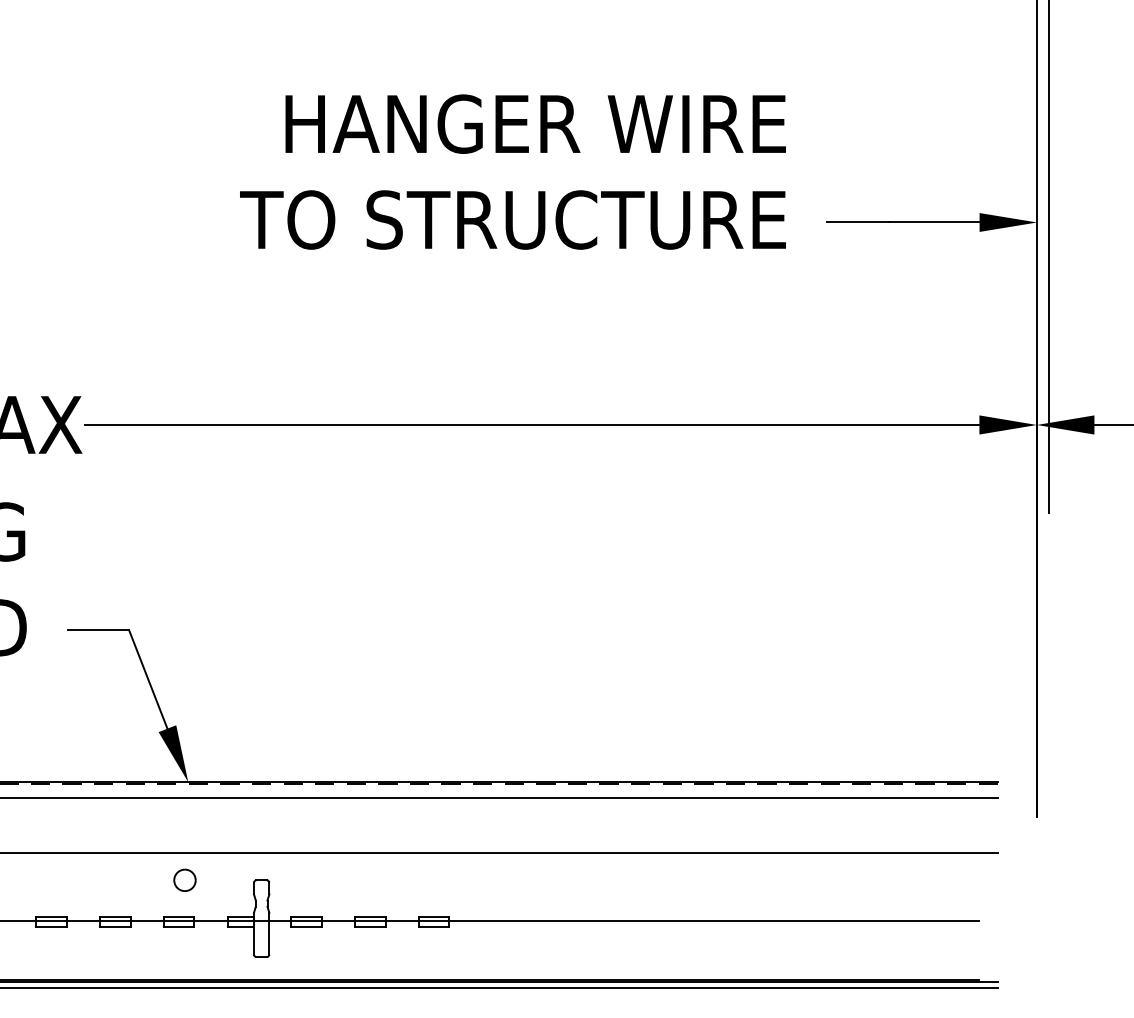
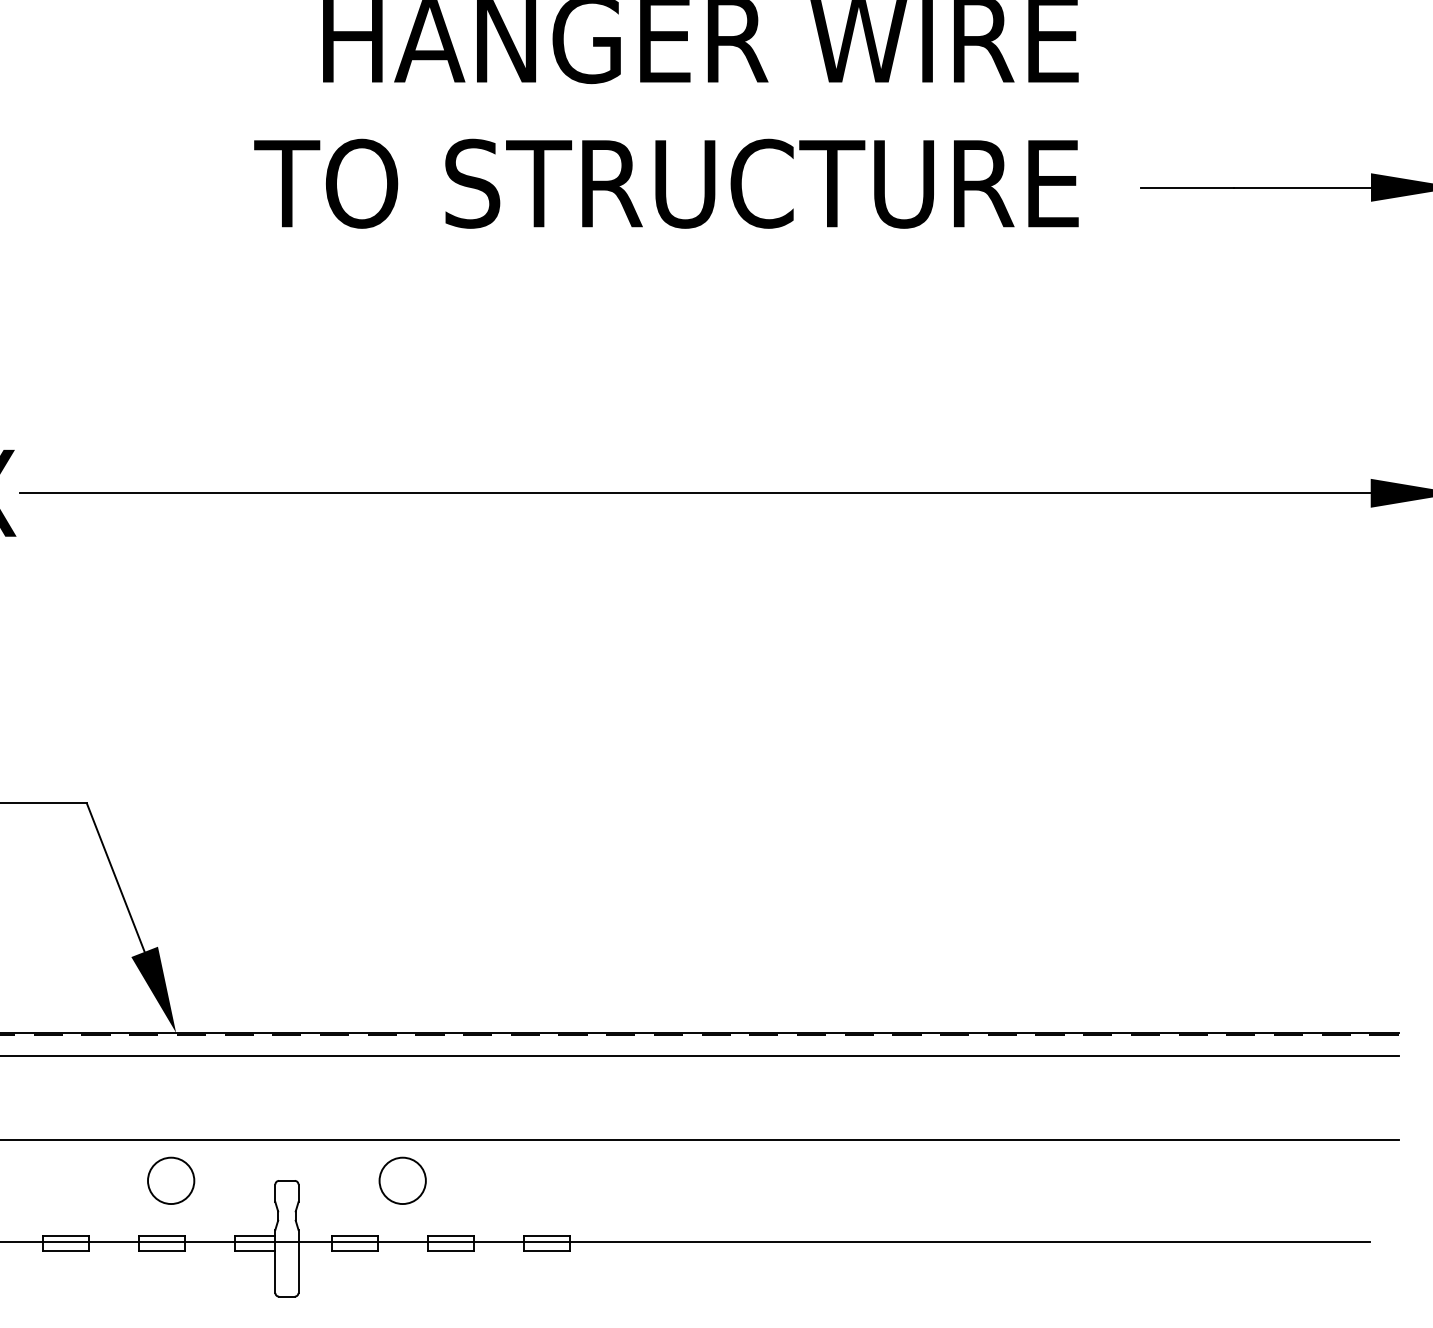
circle: (184, 880) -> (170, 1181), size x1.43
circle: (338, 880) -> (402, 1181), added

